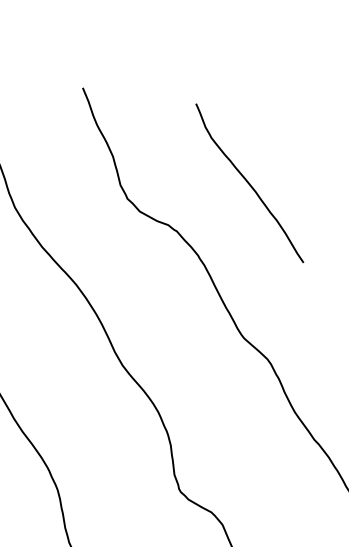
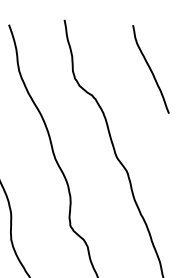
curve: (248, 183) -> (150, 69), moved

